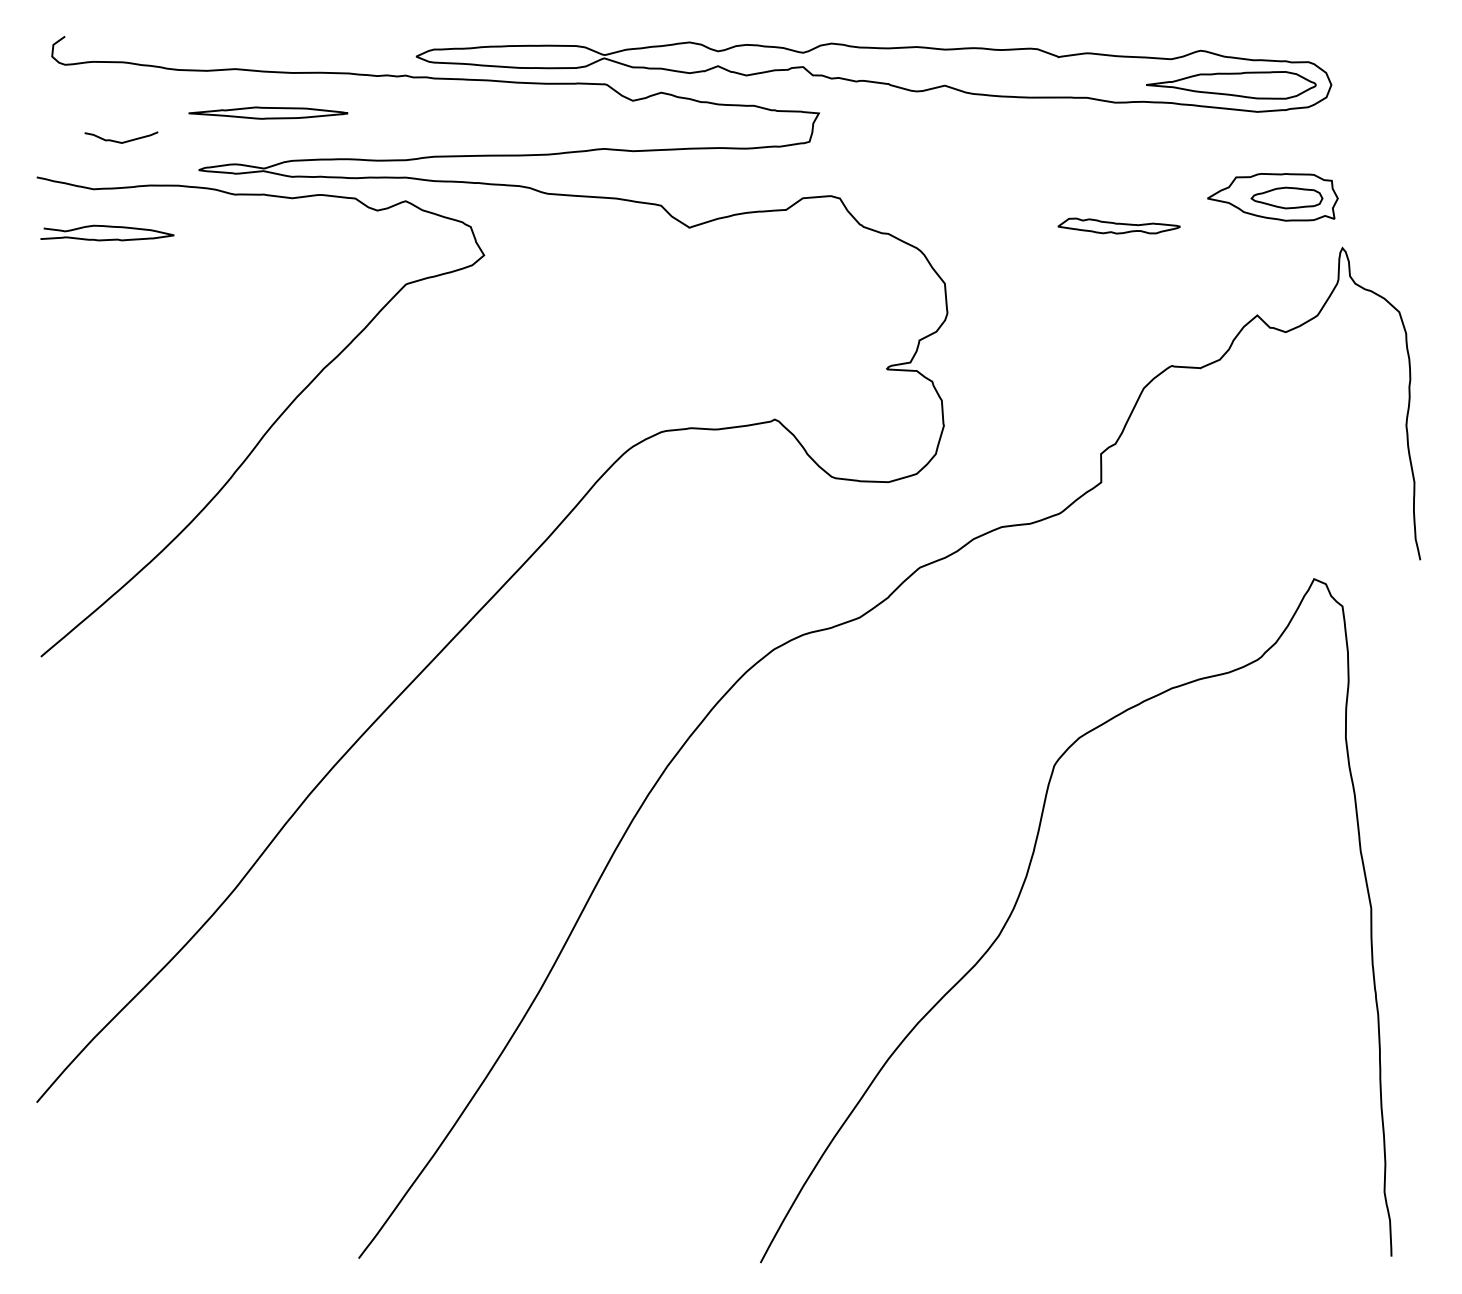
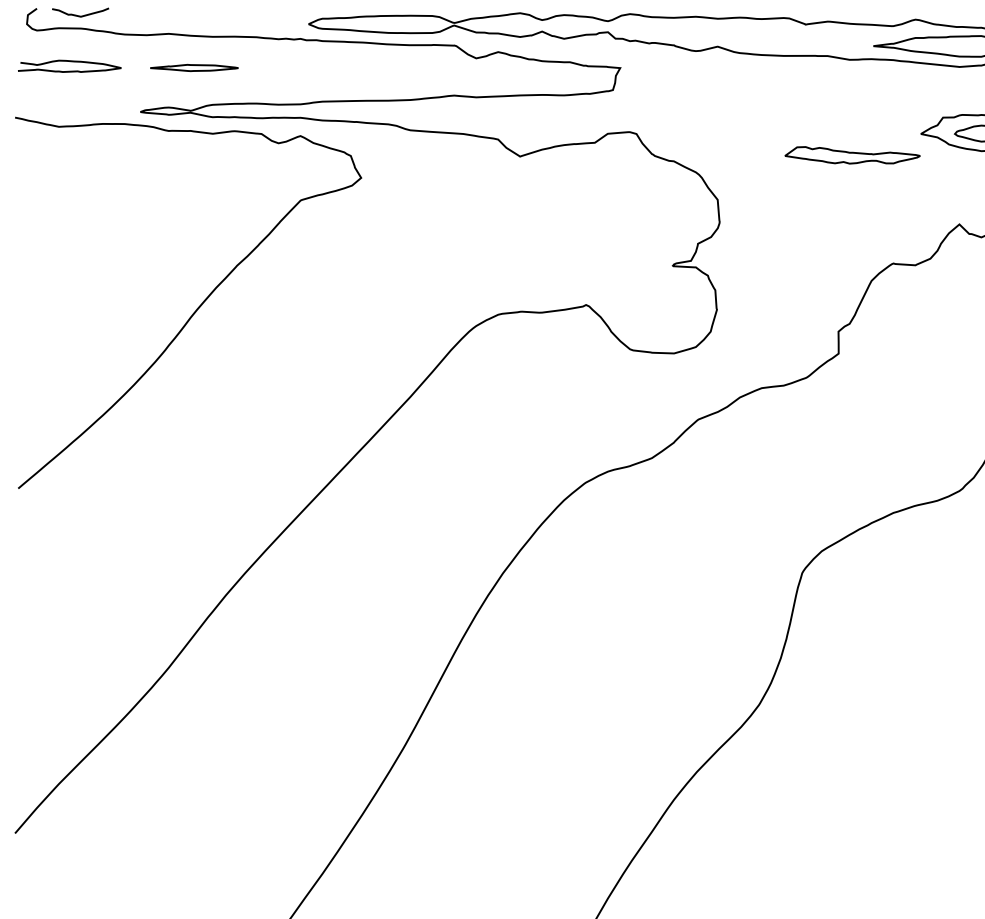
part: (268, 113) -> (194, 68), size x0.71
curve: (120, 141) -> (79, 15), moved
part: (1118, 225) -> (852, 154), size x1.43
curve: (107, 227) -> (69, 62), moved

